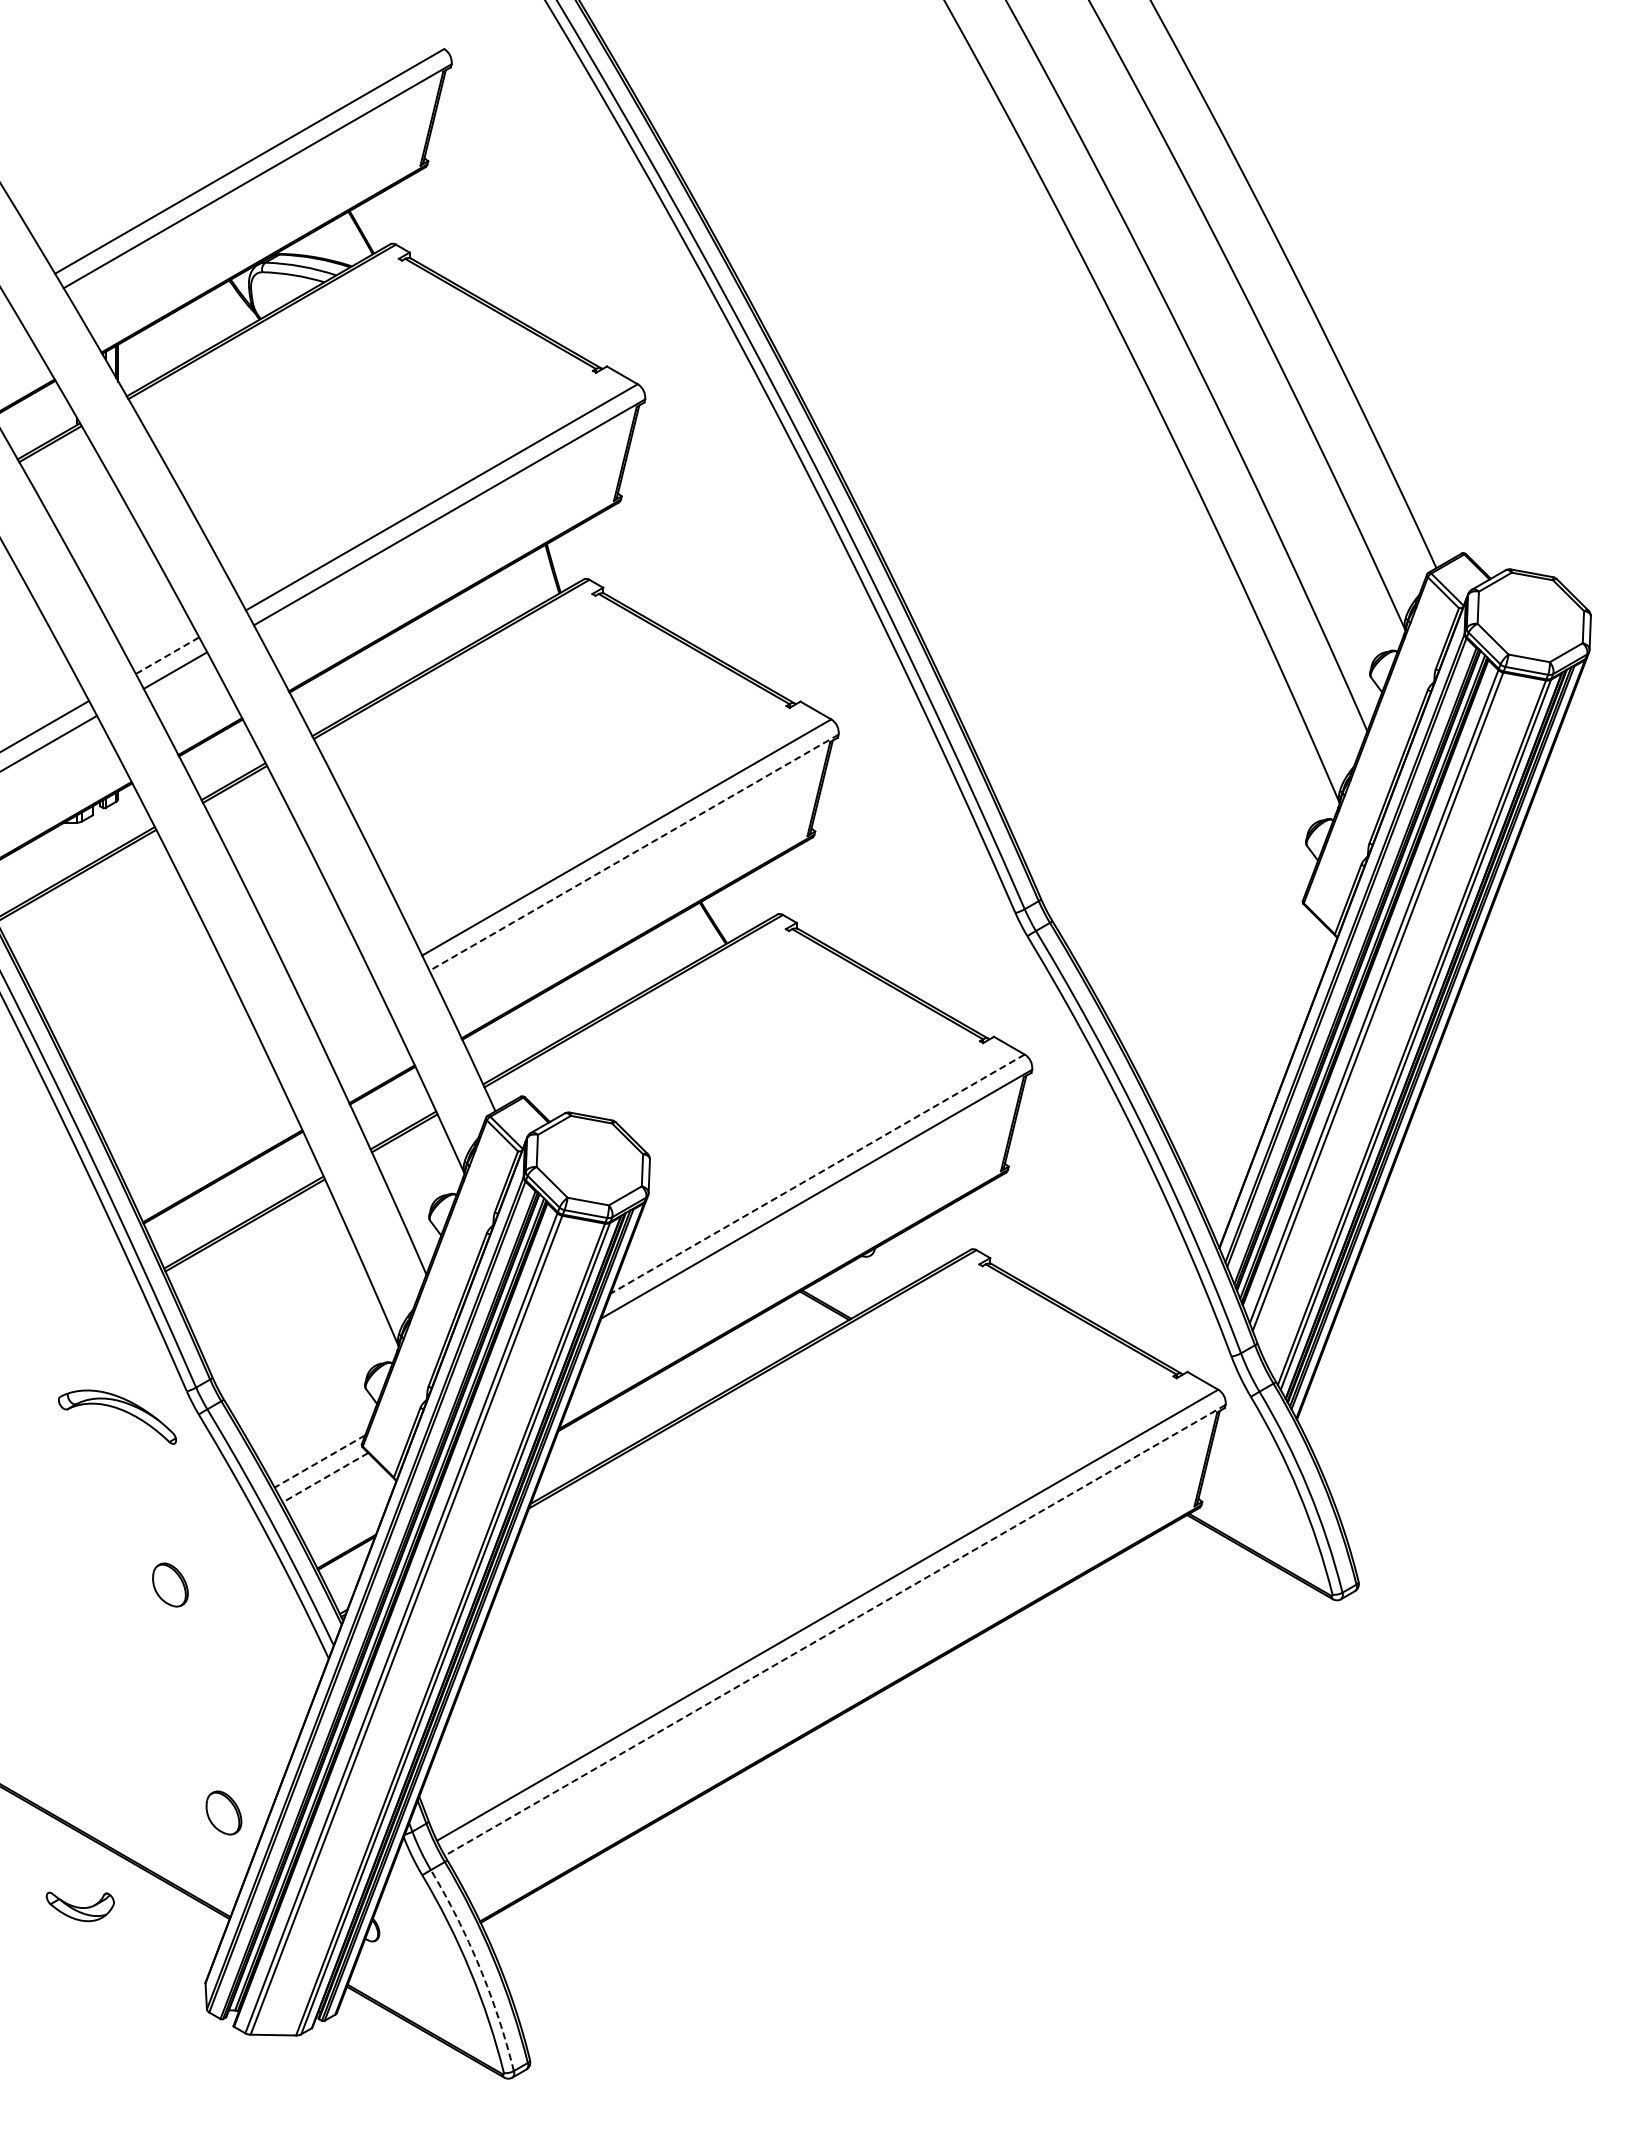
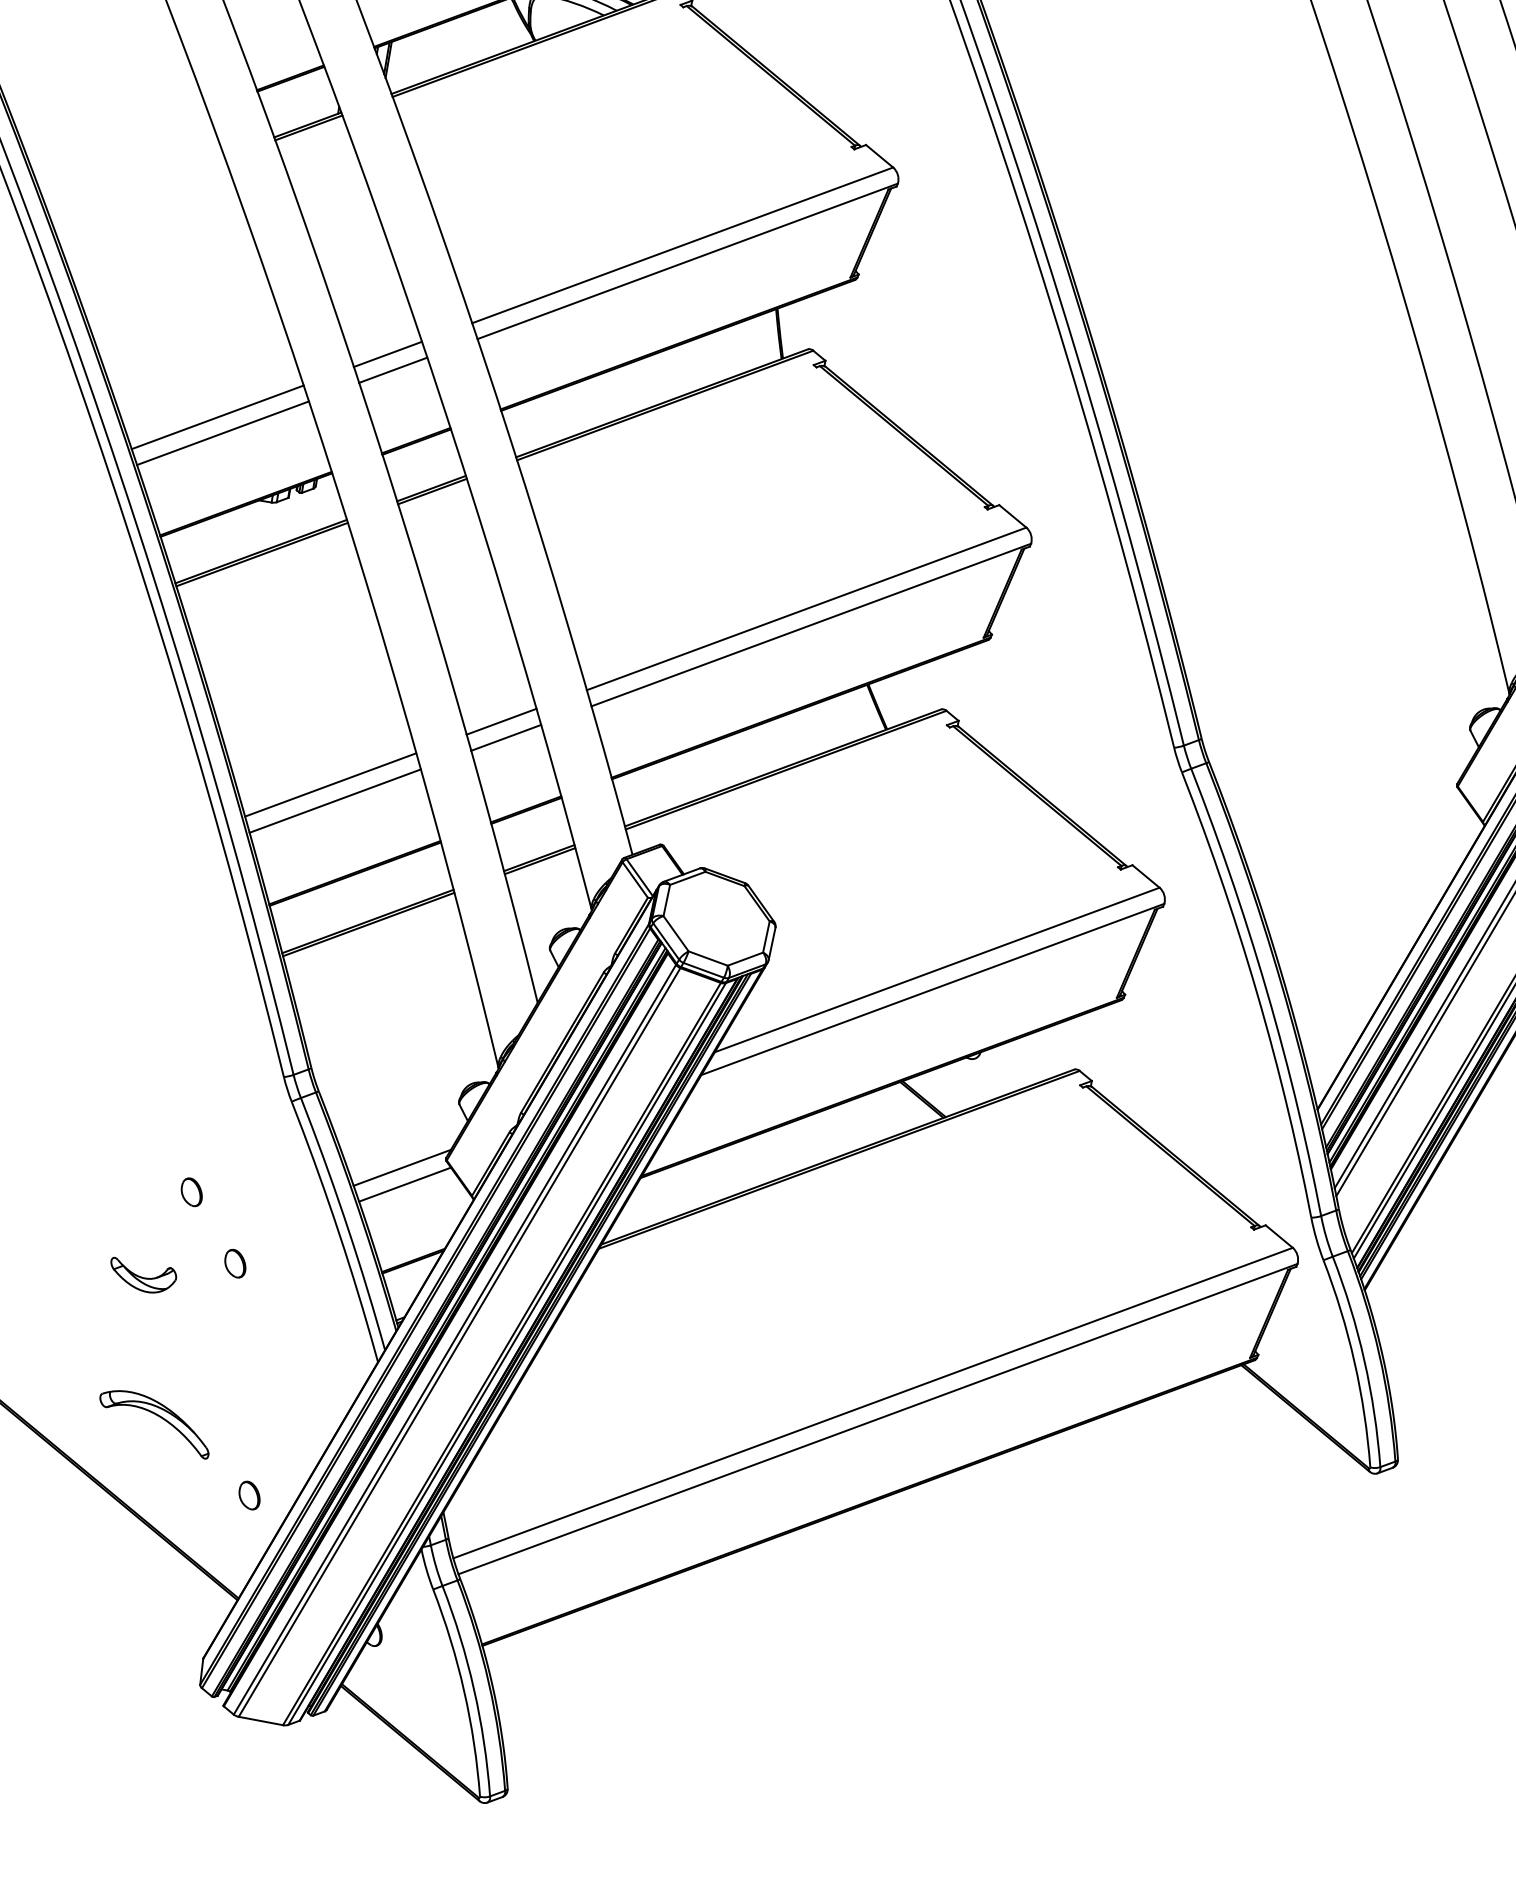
line: (167, 655) -> (387, 354), dashed -> solid
line: (633, 852) -> (810, 624), dashed -> solid
line: (342, 1001) -> (501, 721), added
line: (349, 1016) -> (505, 737), added
line: (183, 1093) -> (330, 785), added
line: (190, 1108) -> (334, 801), added
line: (817, 1174) -> (936, 970), dashed -> solid
part: (120, 1410) -> (158, 1417), moved
line: (319, 1461) -> (401, 1167), dashed -> solid
line: (325, 1477) -> (405, 1184), dashed -> solid
part: (114, 1521) -> (191, 1192), added
part: (170, 1584) -> (235, 1263), size x0.62
line: (835, 1630) -> (878, 1419), dashed -> solid
part: (223, 1812) -> (249, 1494), size x0.62
part: (79, 1906) -> (141, 1276), moved
arc: (479, 1967) -> (473, 1689), dashed -> solid

